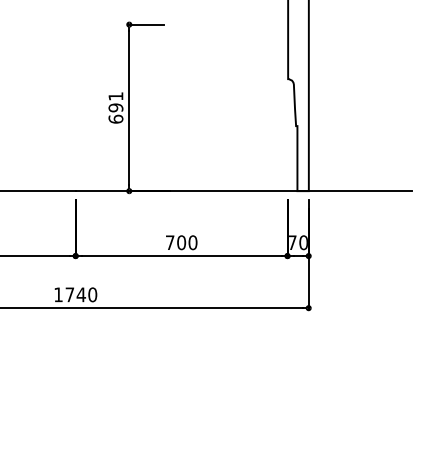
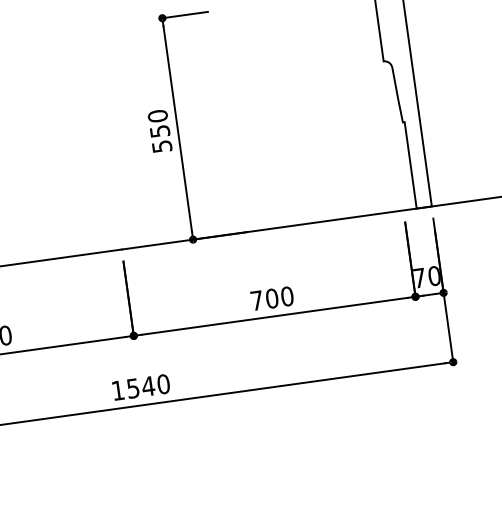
text: (115, 107) -> (159, 130), 691 -> 550
text: (69, 294) -> (132, 388), 1740 -> 1540

